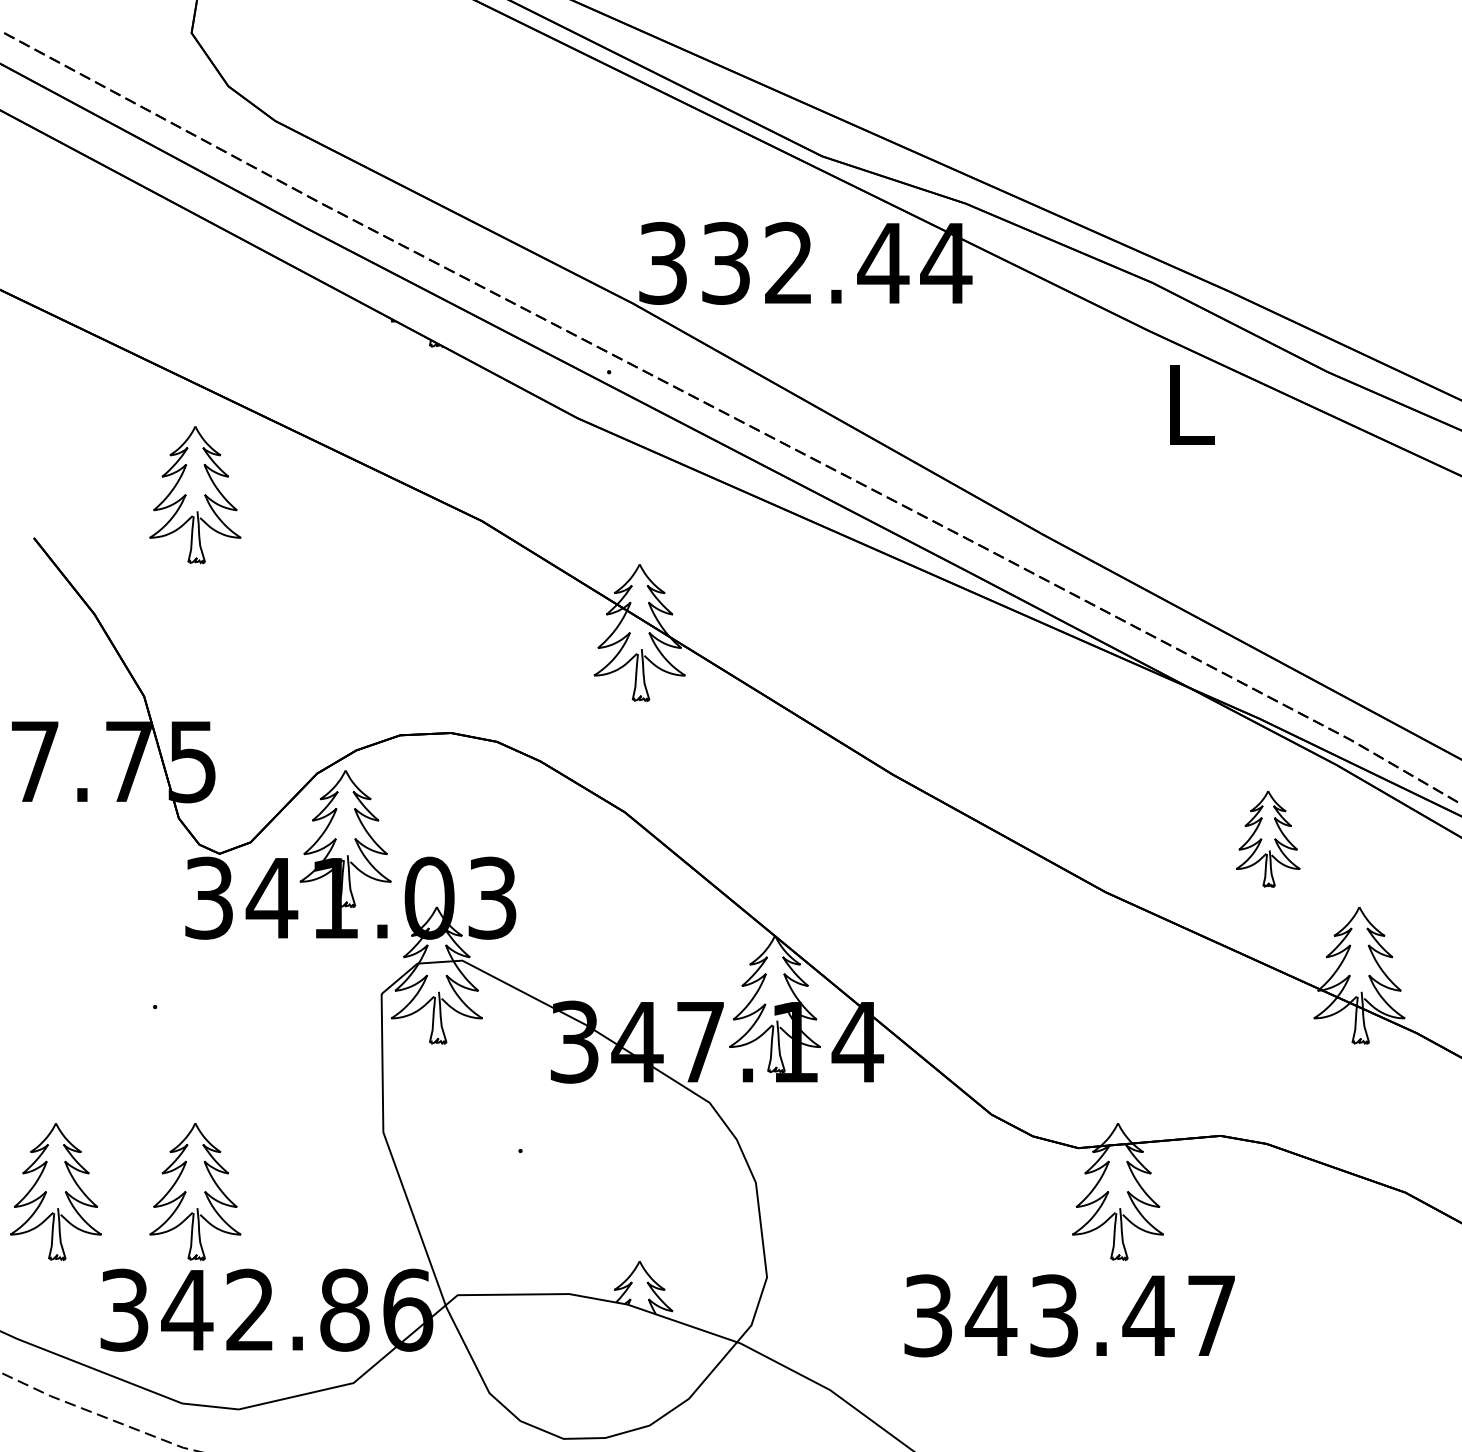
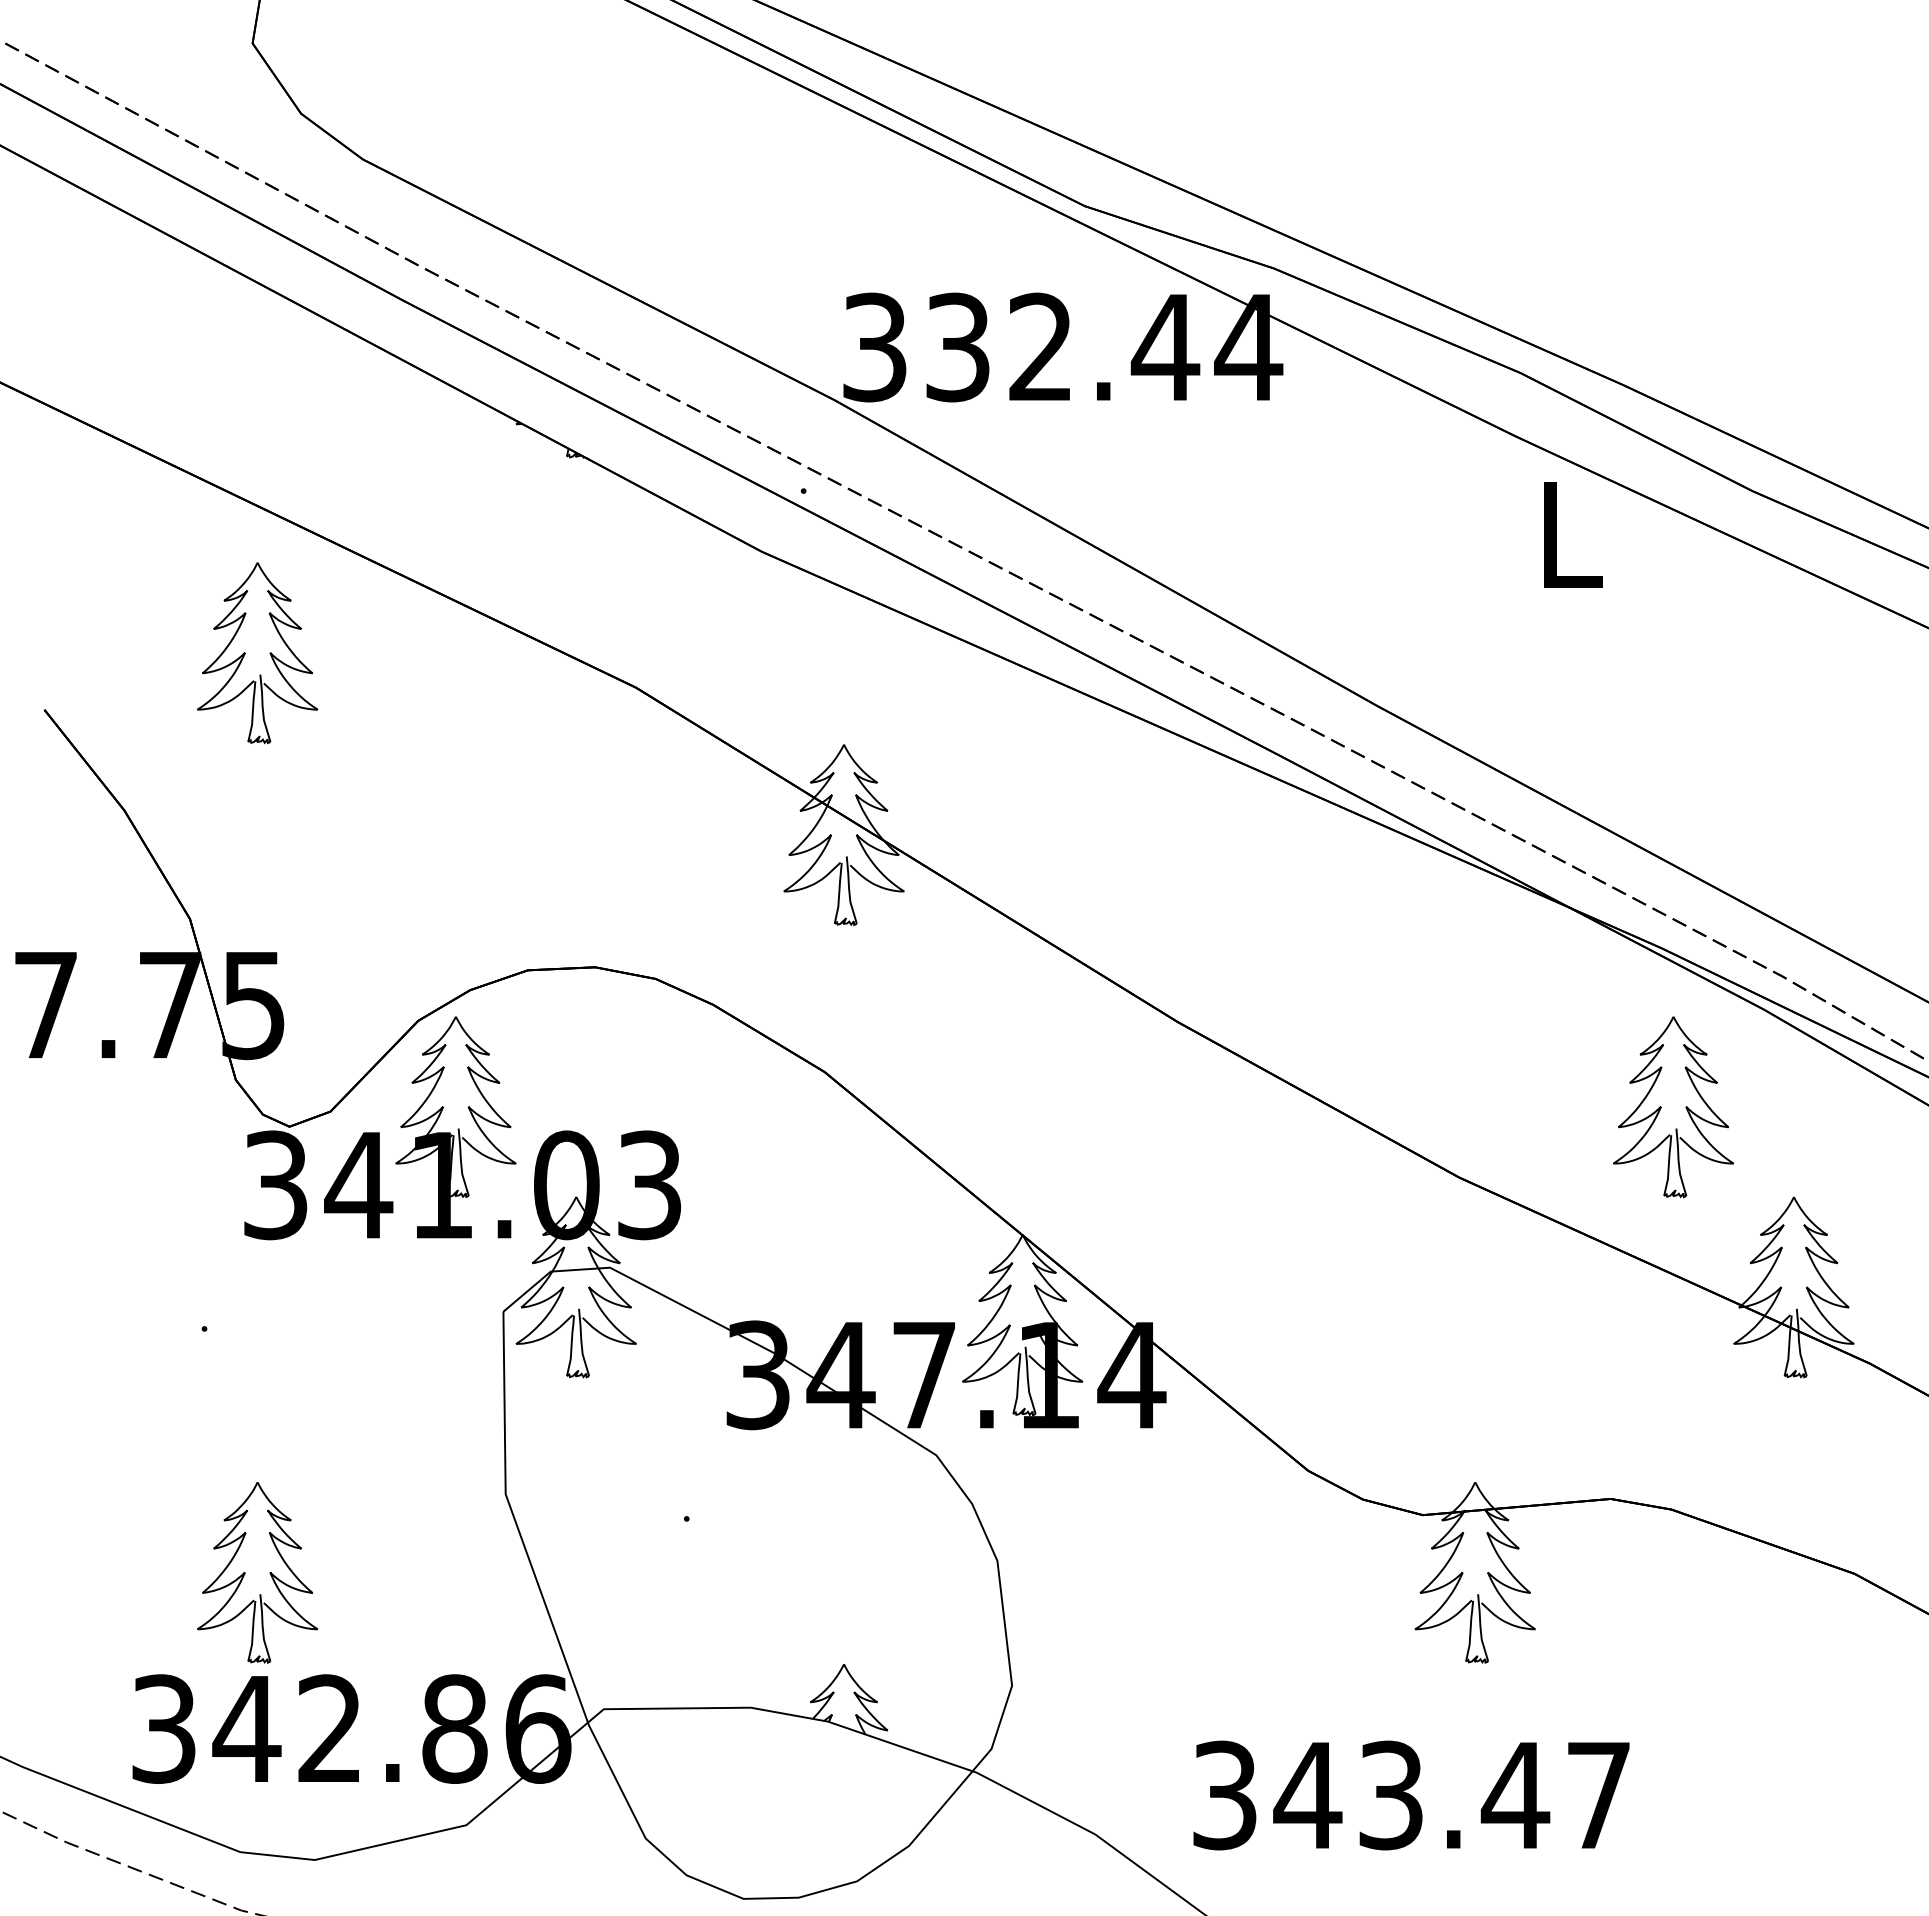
part: (1268, 839) -> (1673, 1107), size x1.43
part: (55, 1191) -> (73, 1572), removed
text: (1069, 1315) -> (1411, 1795), moved

